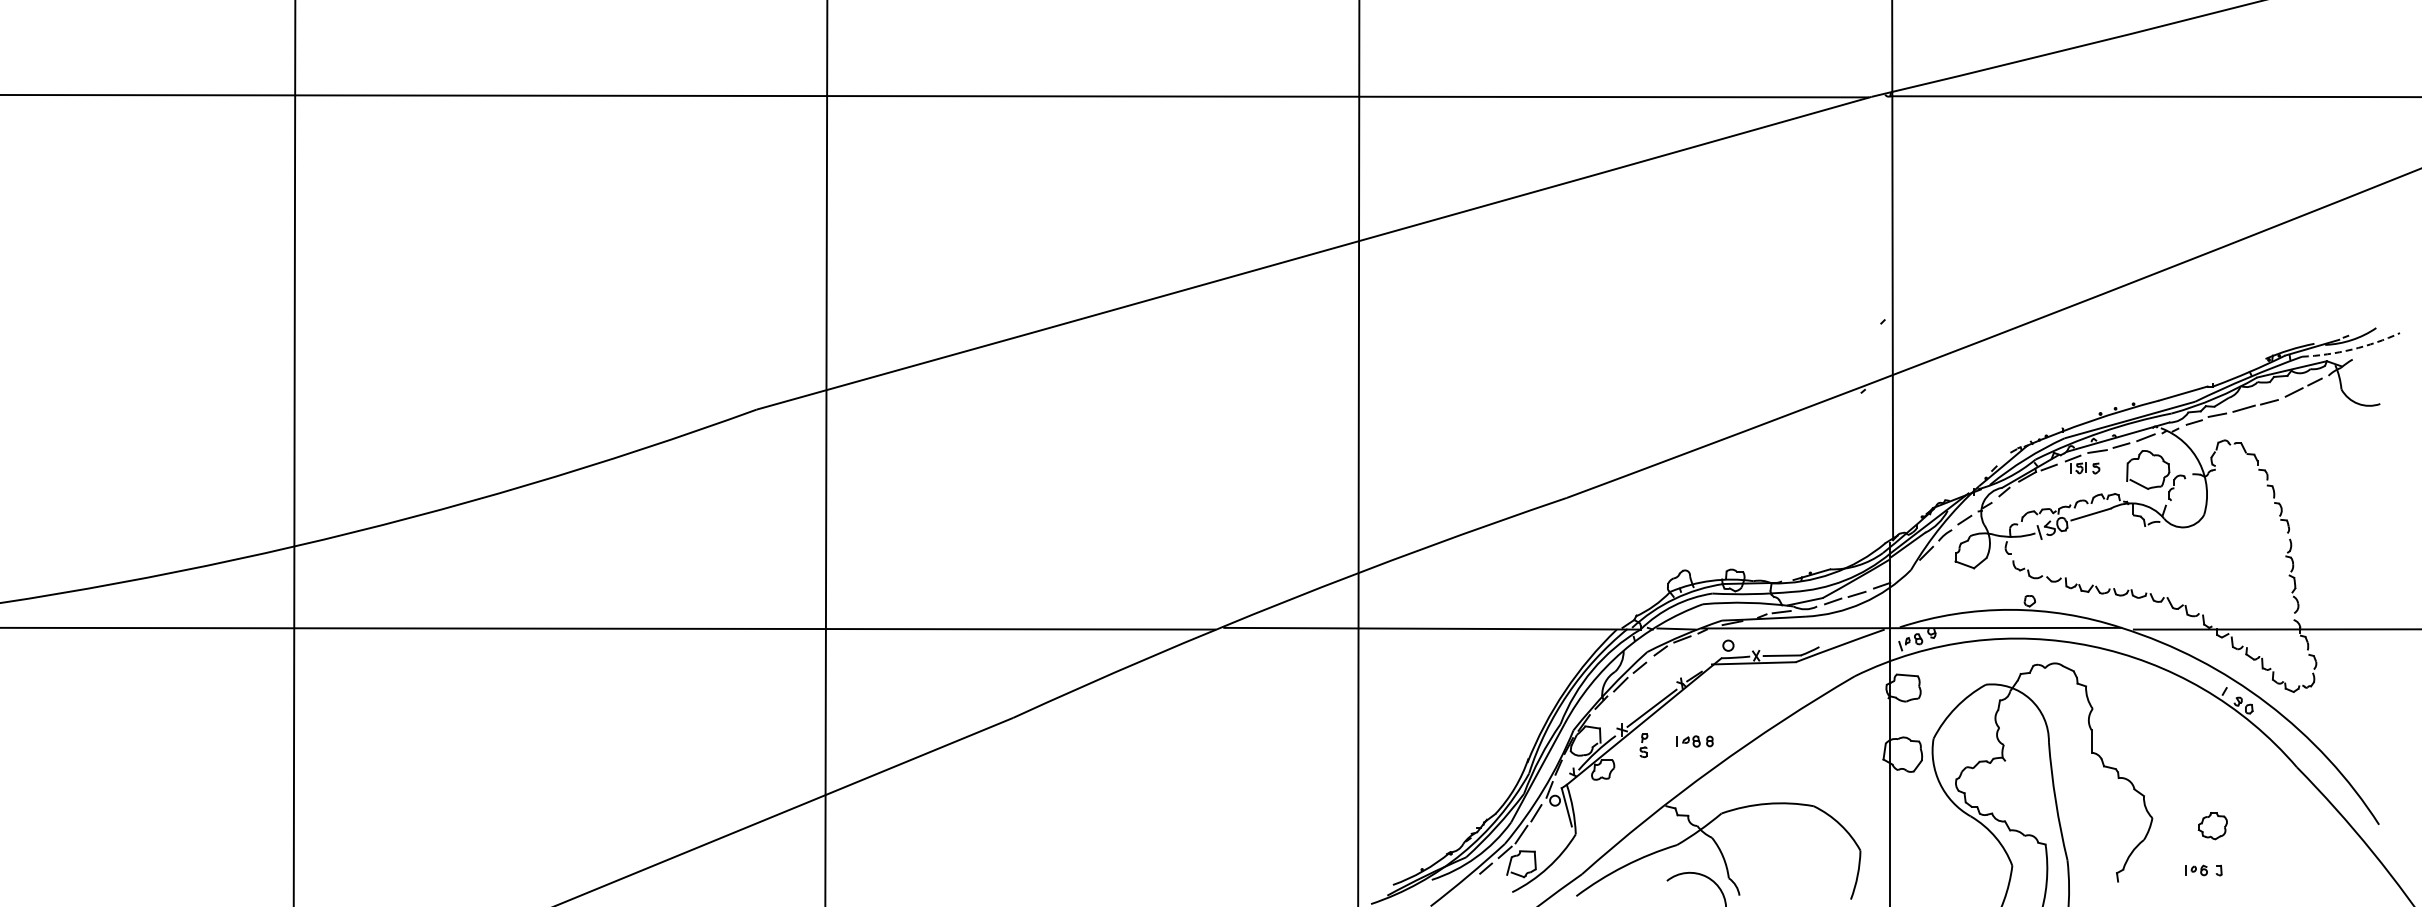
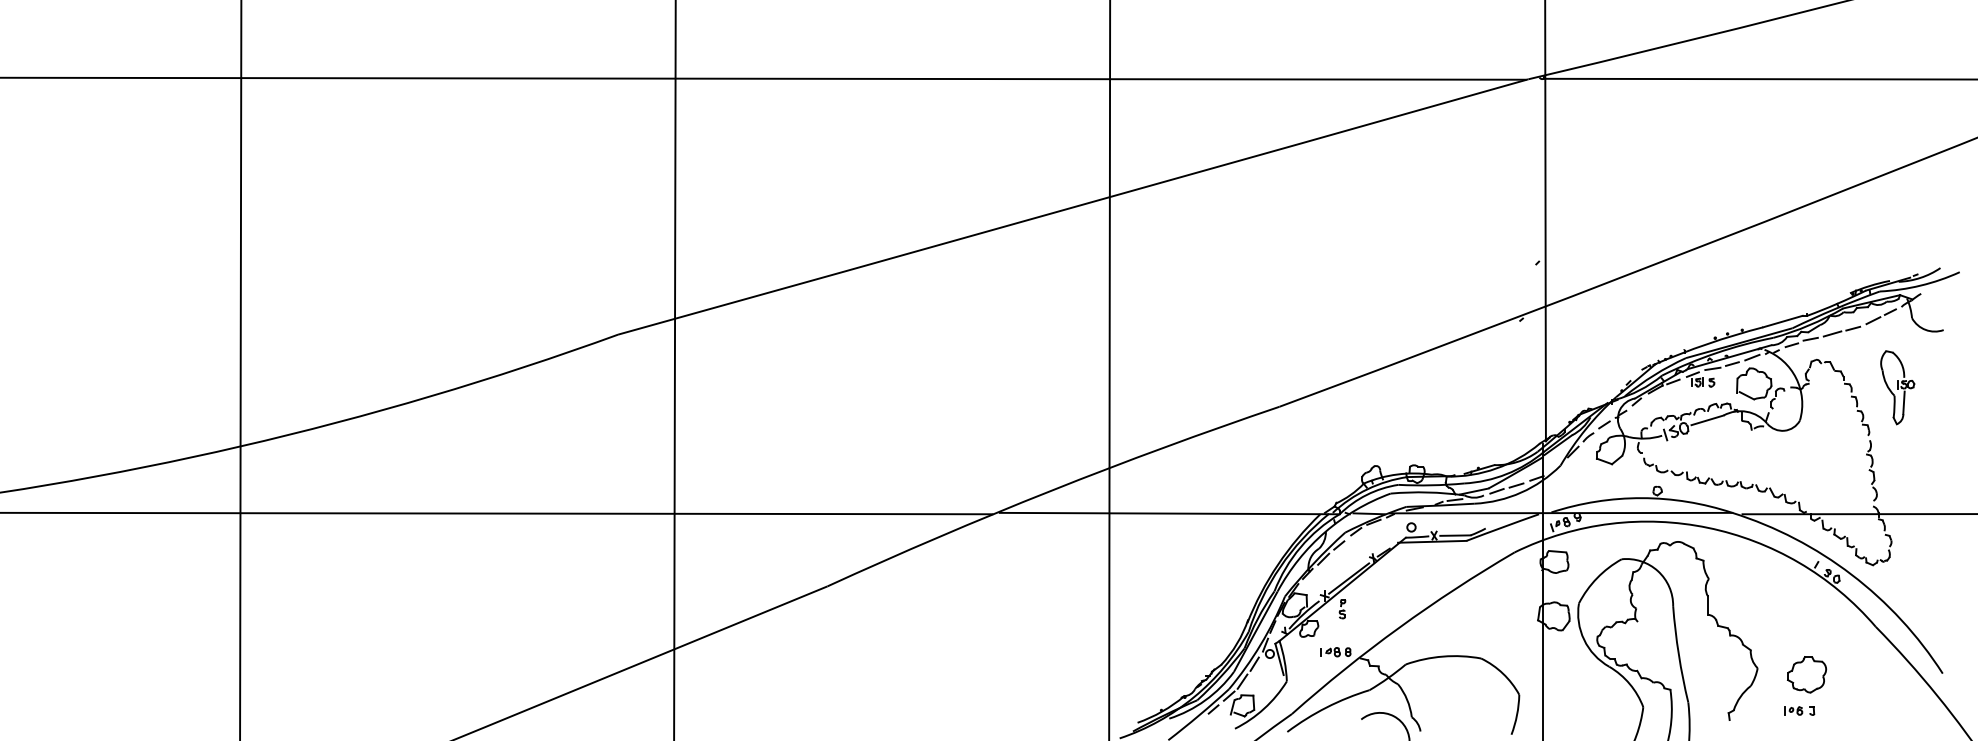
arc: (2352, 349) -> (1921, 285), dashed -> solid
part: (2323, 474) -> (1897, 387), added
part: (1694, 741) -> (1335, 652), moved
part: (2212, 825) -> (1806, 674), size x1.67

